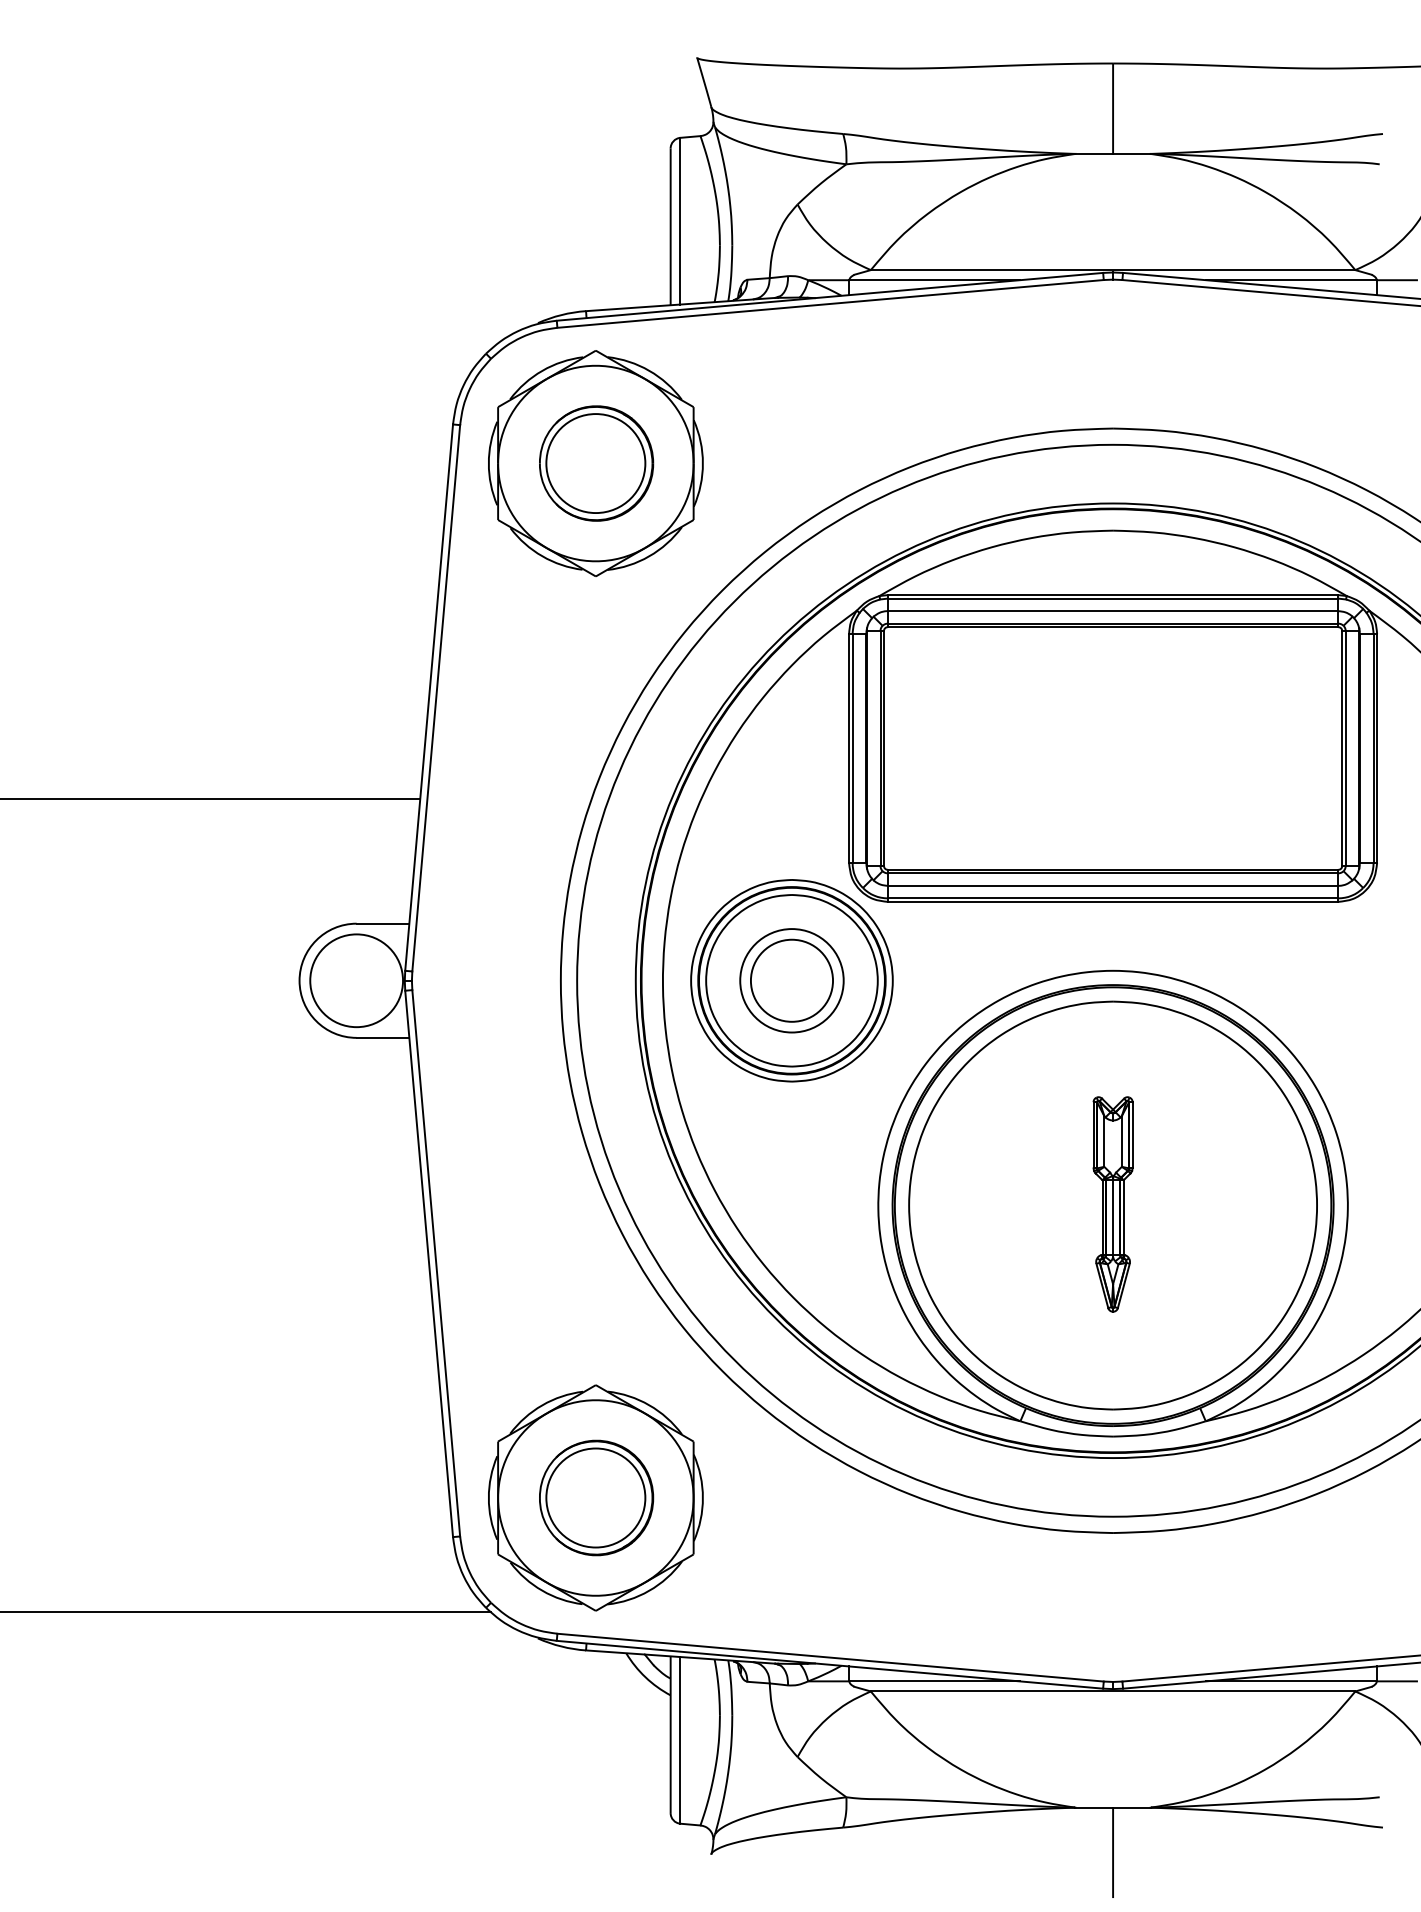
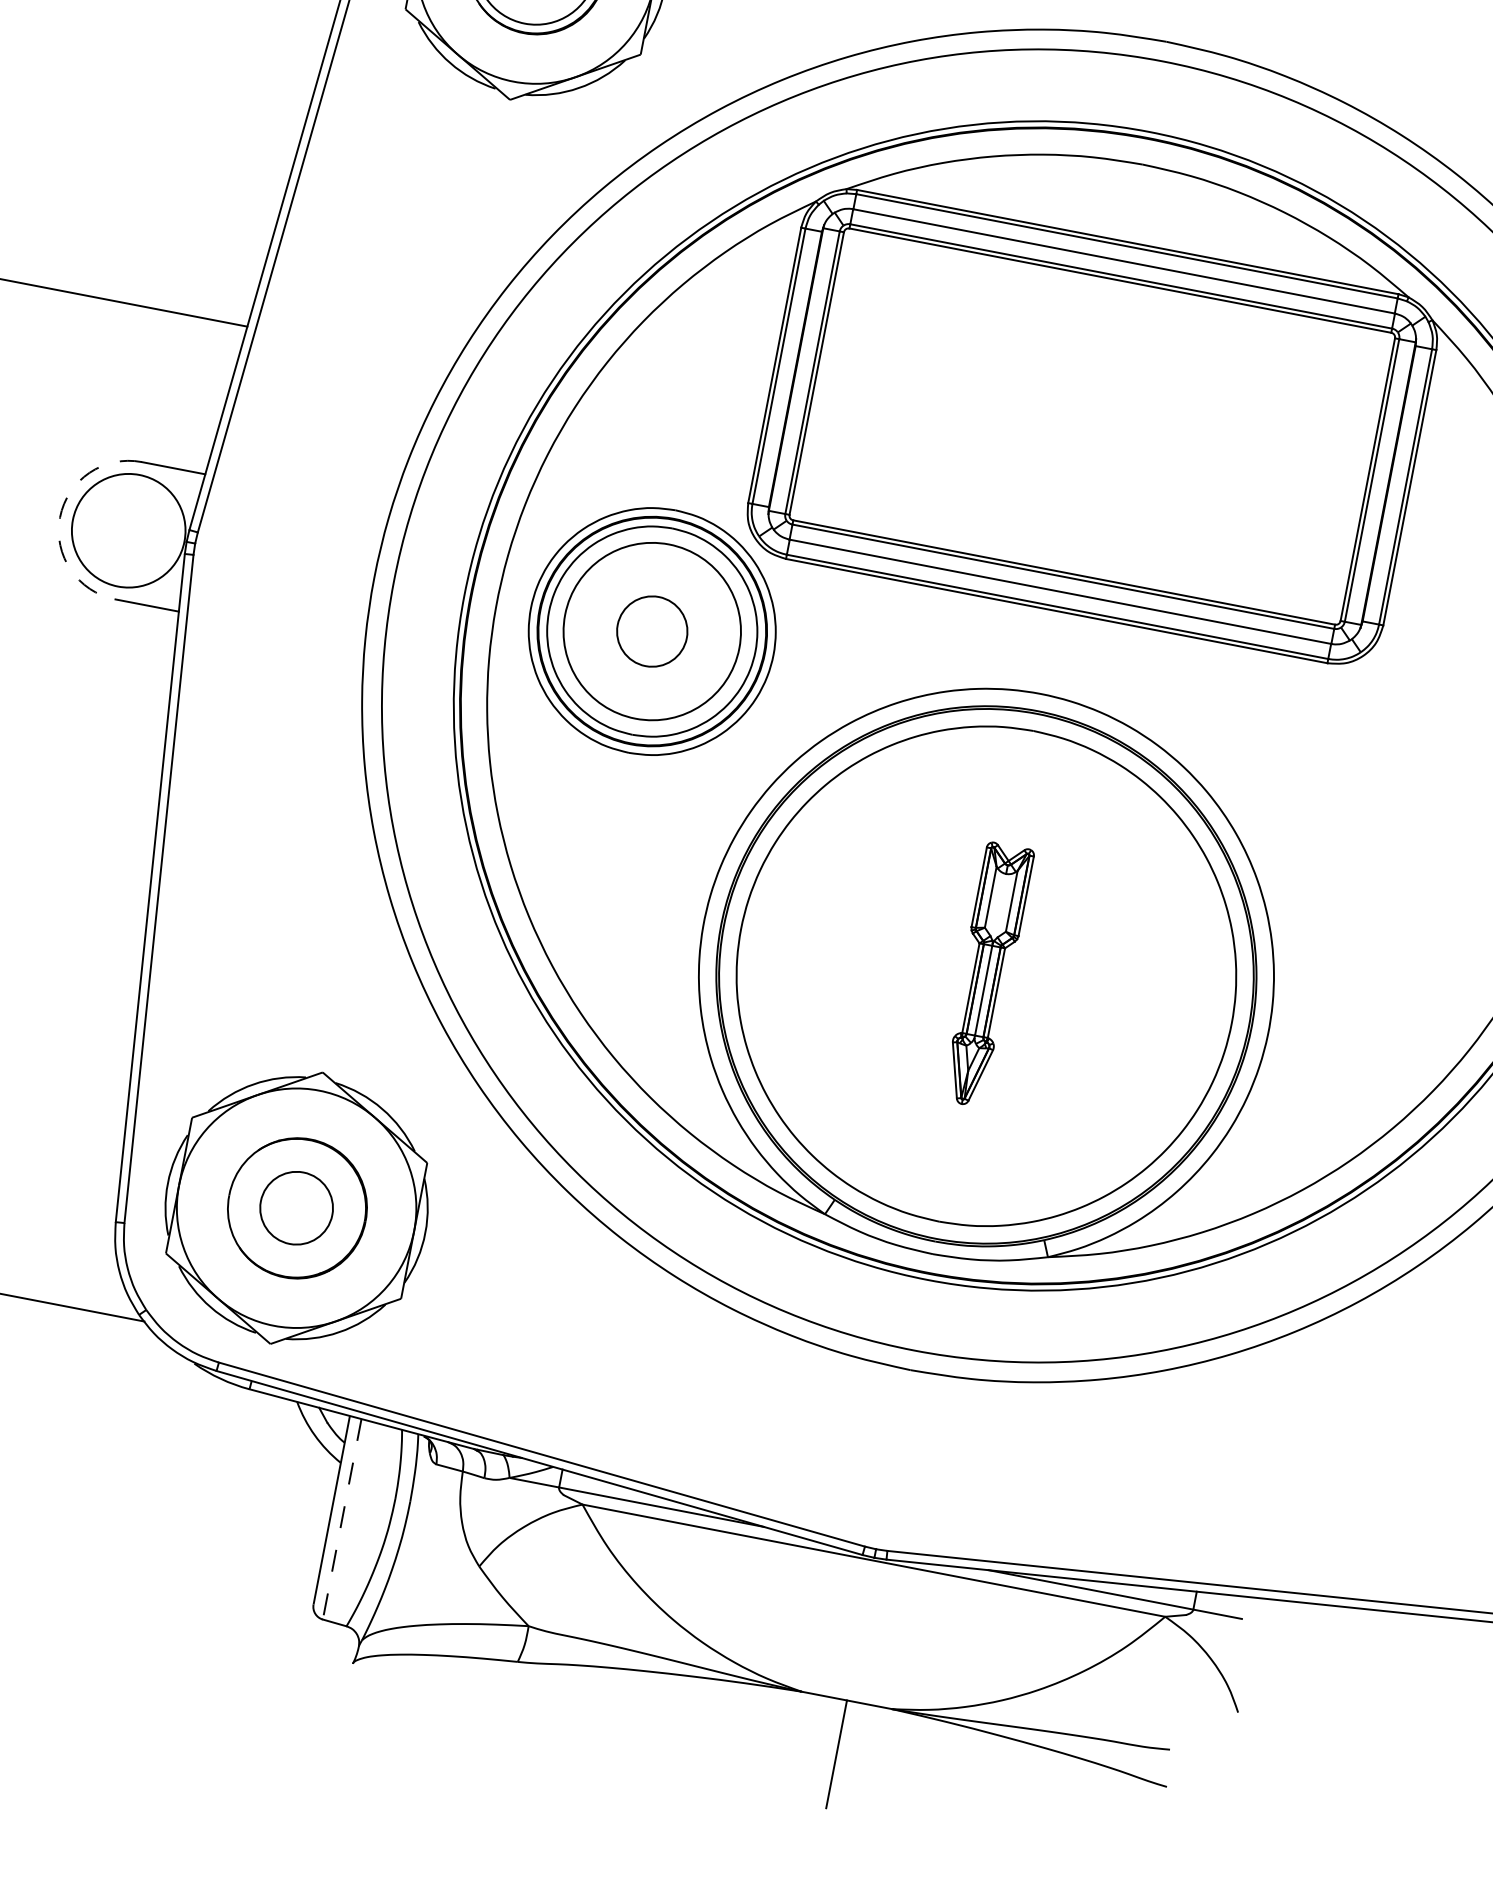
arc: (299, 980) -> (60, 517), solid -> dashed
circle: (791, 980) -> (651, 631), size x0.7
circle: (791, 980) -> (651, 631), size x1.4
circle: (595, 1497) -> (296, 1207), size x0.6
line: (680, 1740) -> (342, 1519), solid -> dashed

